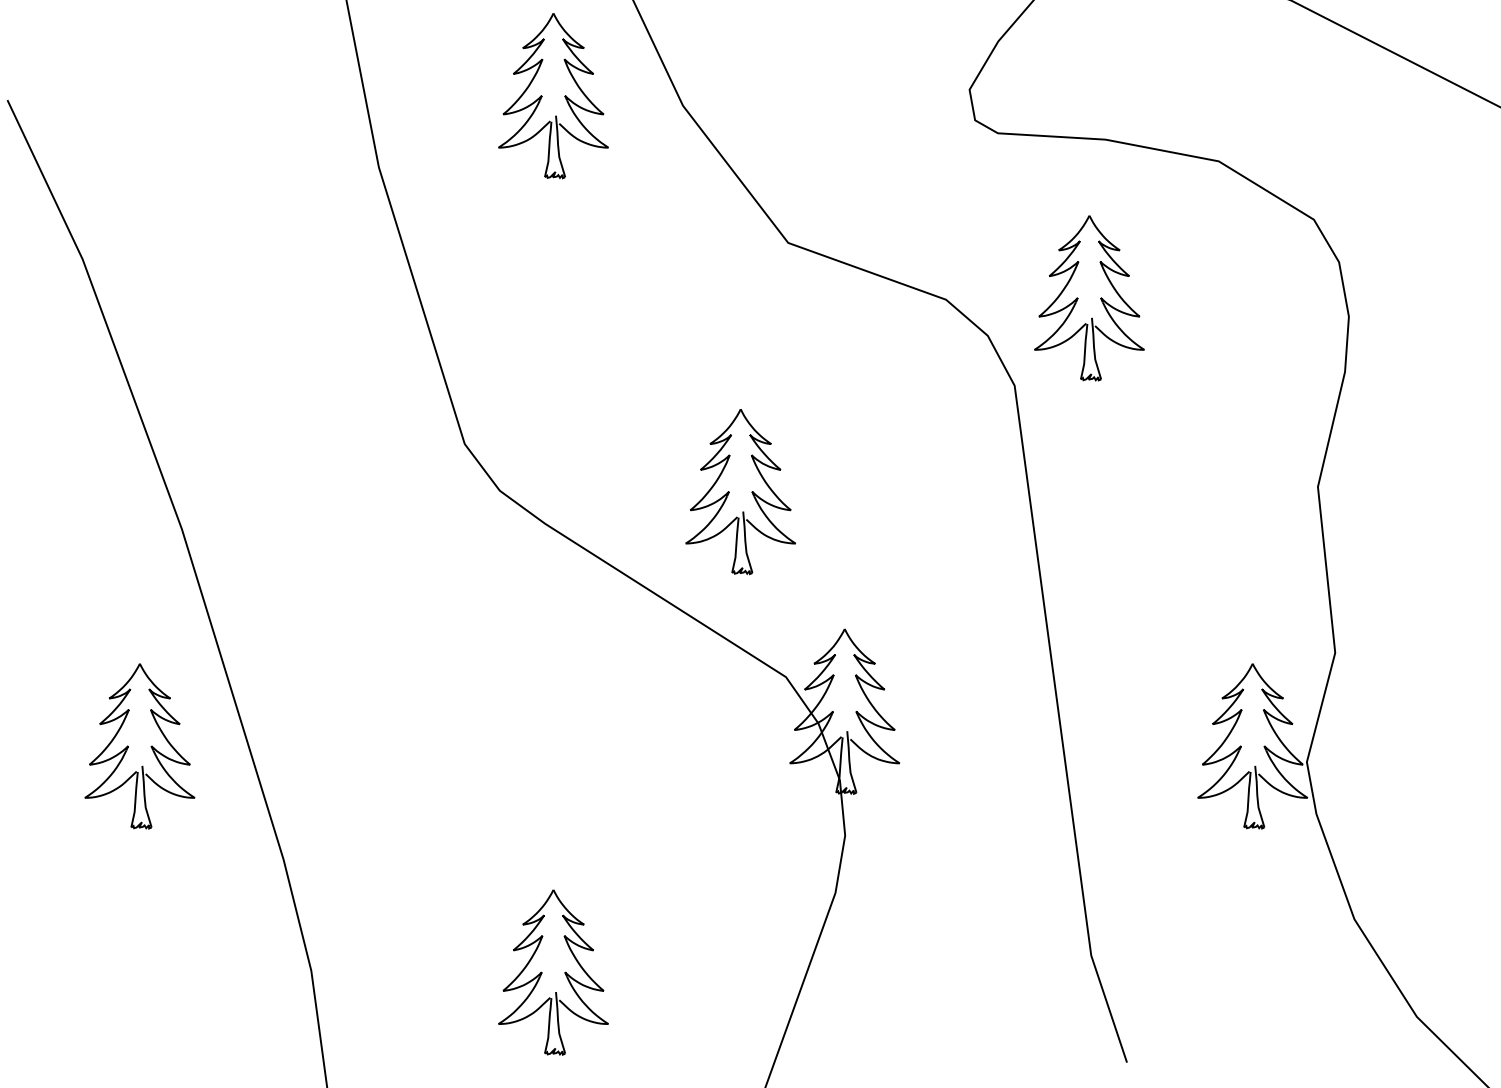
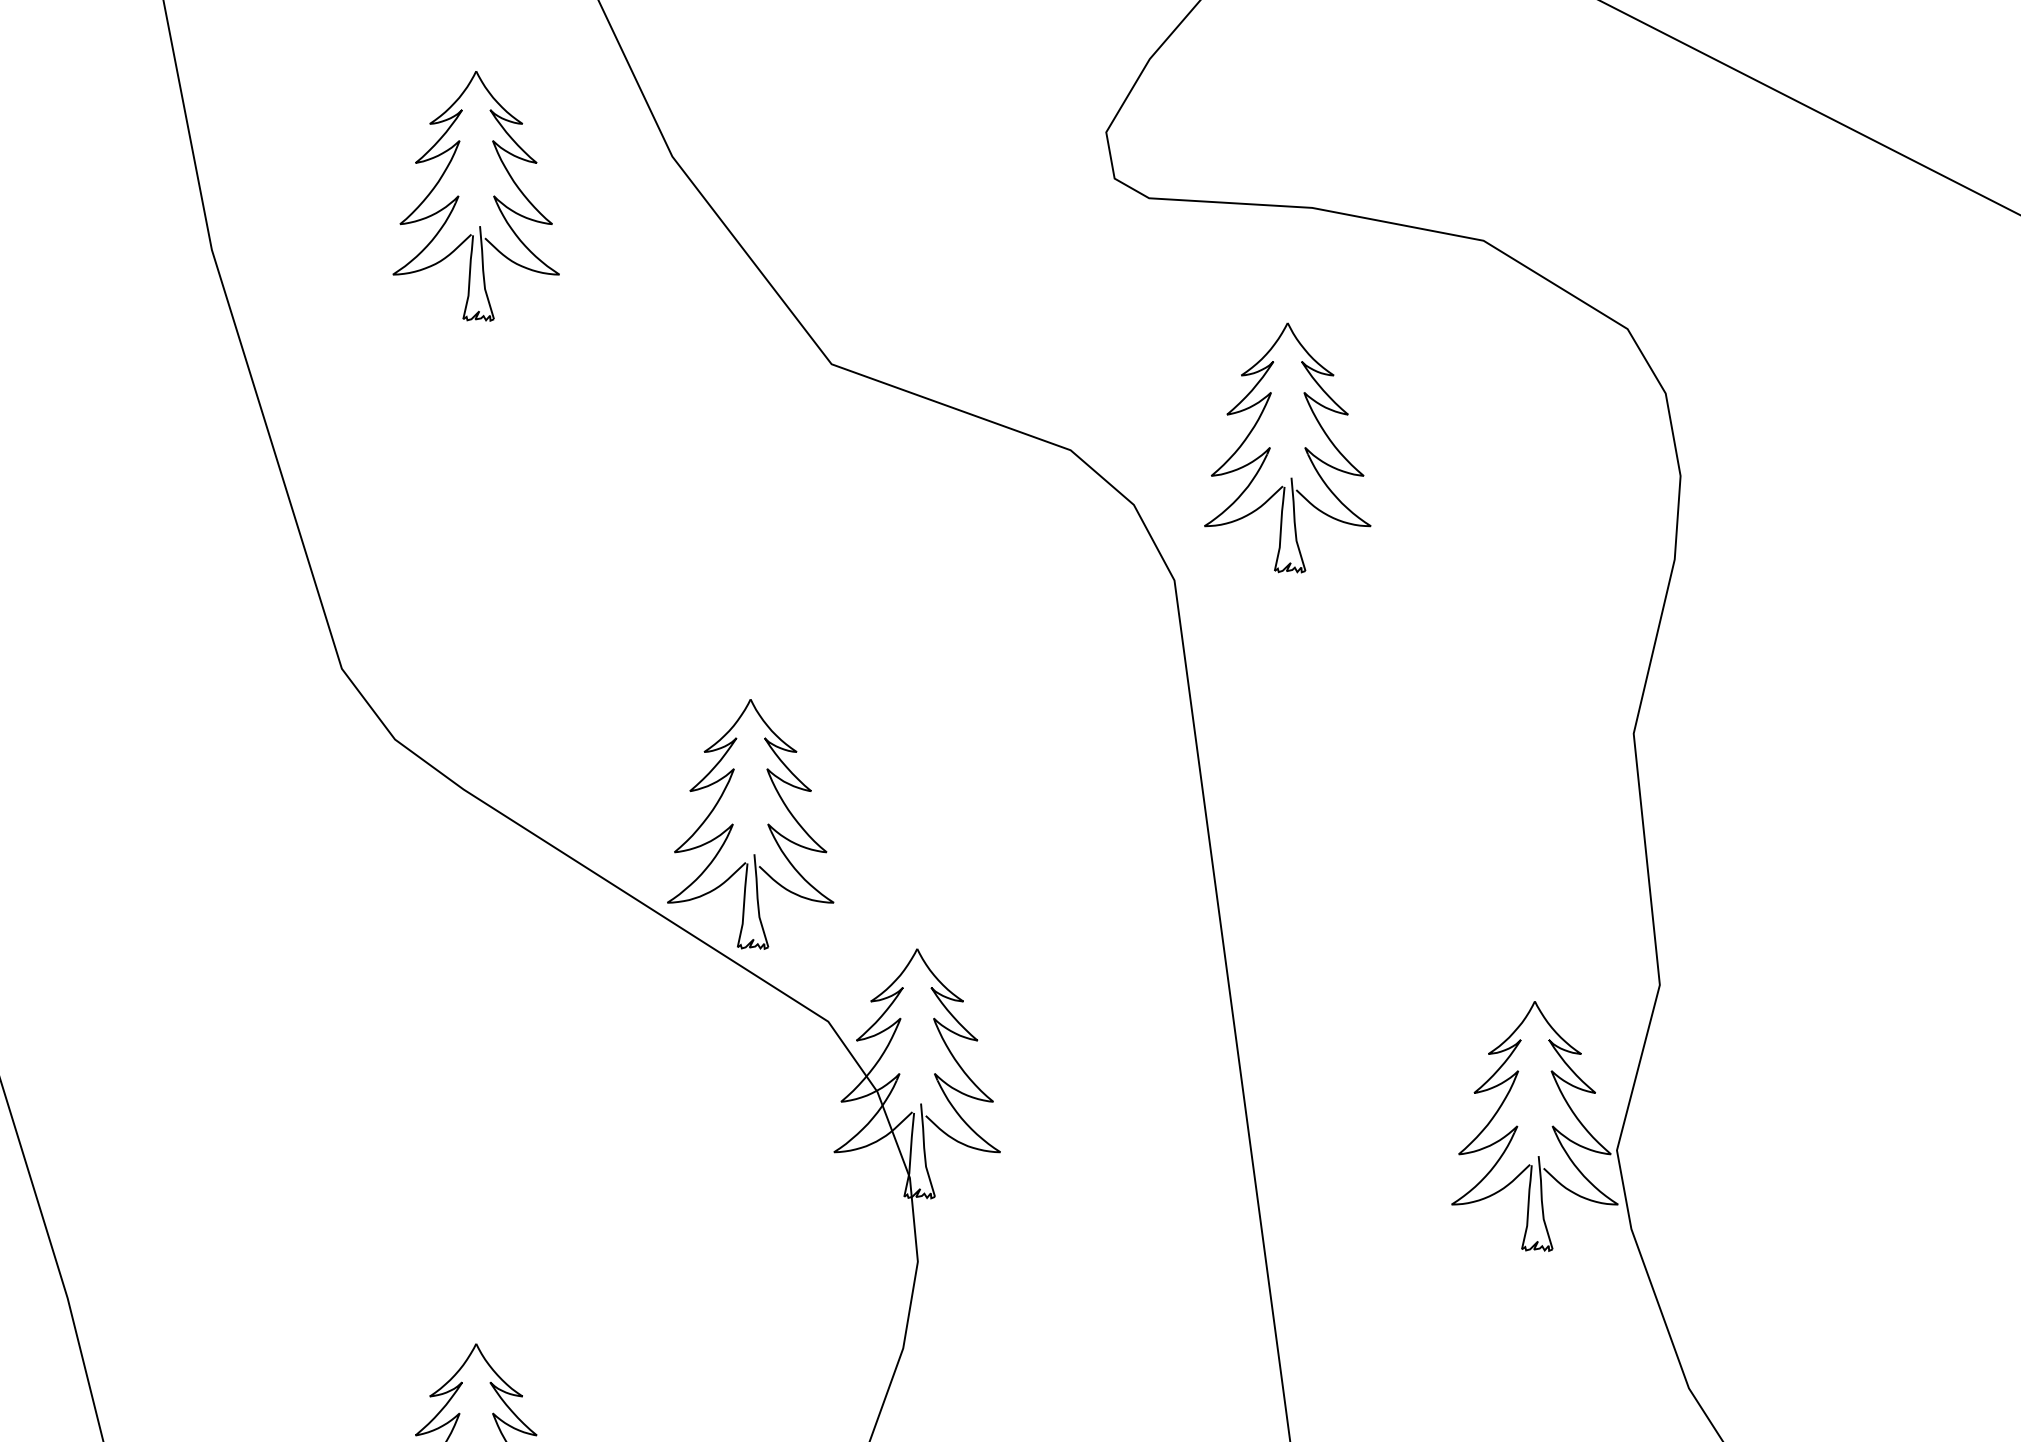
part: (542, 96) -> (459, 197), moved
part: (729, 492) -> (733, 825), moved

